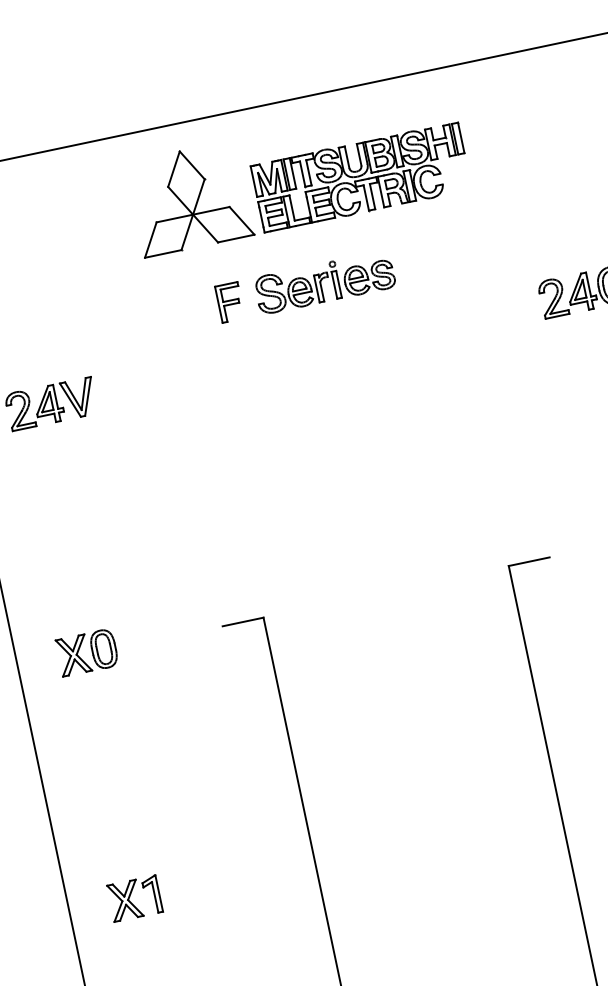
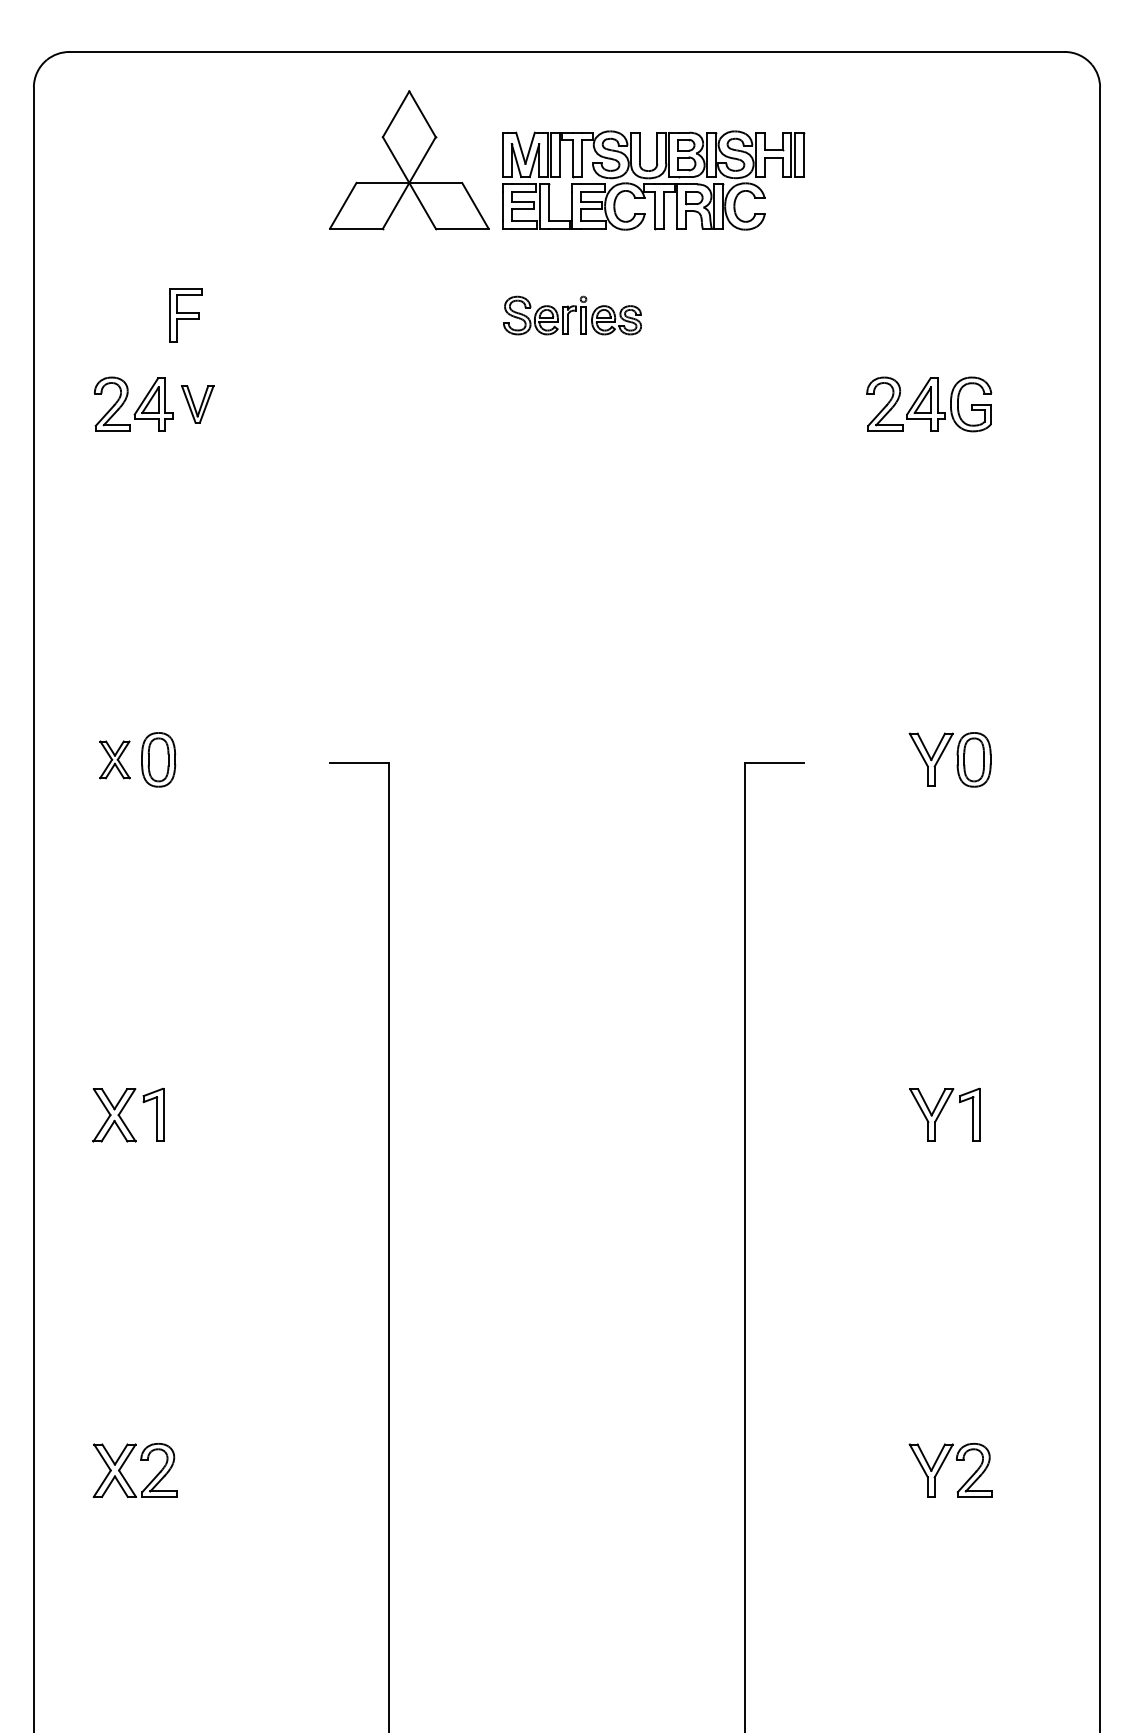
part: (324, 282) -> (572, 315), size x0.7
part: (229, 302) -> (185, 315), moved
part: (79, 398) -> (197, 404), size x0.7
part: (73, 655) -> (114, 759), size x0.7

